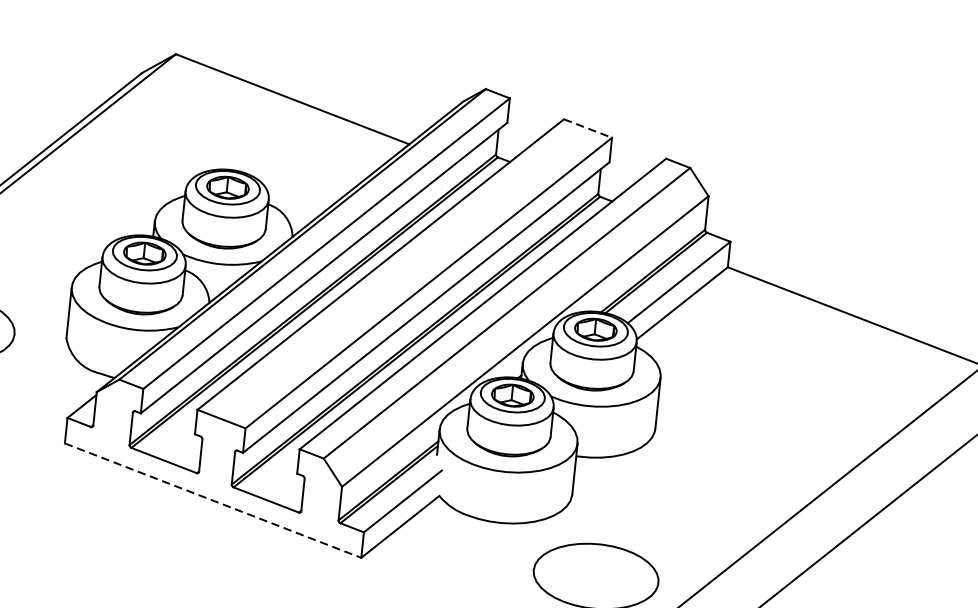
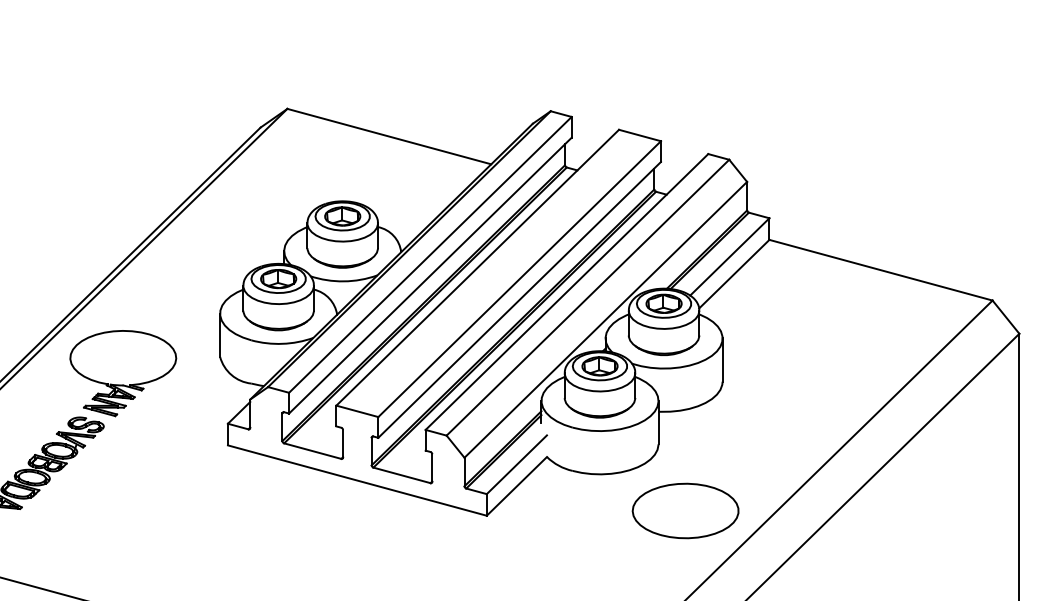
line: (588, 128) -> (640, 135), dashed -> solid
line: (213, 500) -> (357, 480), dashed -> solid

